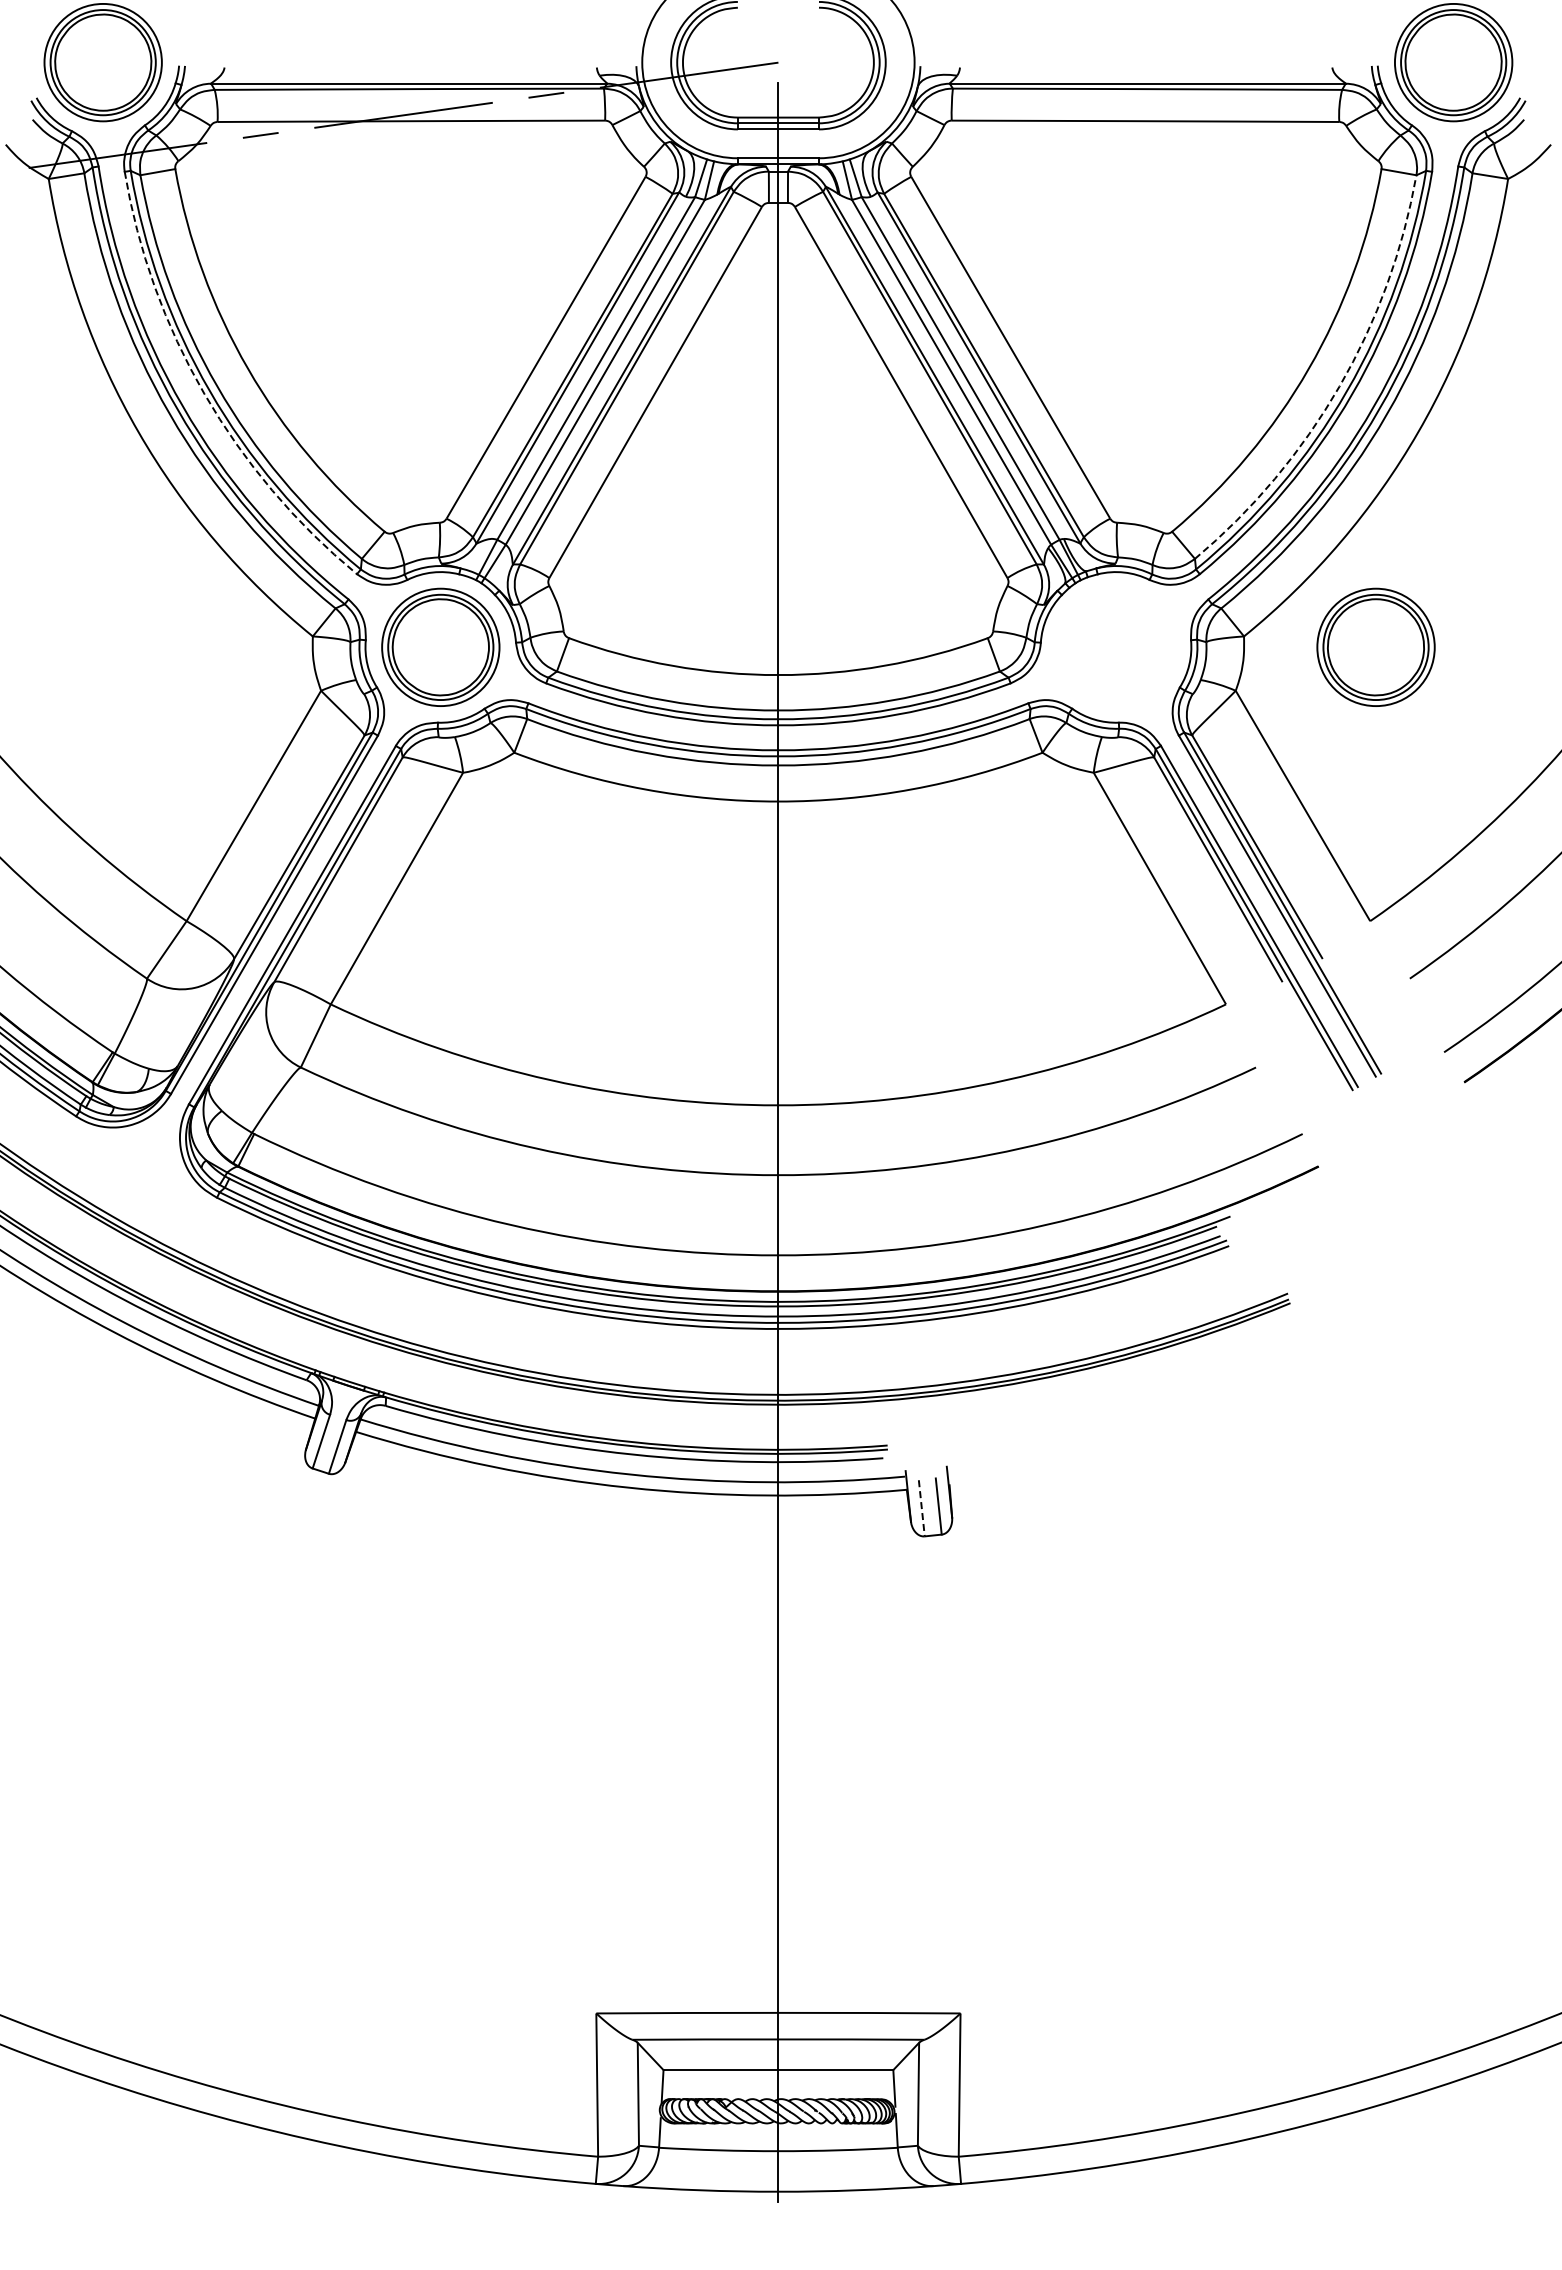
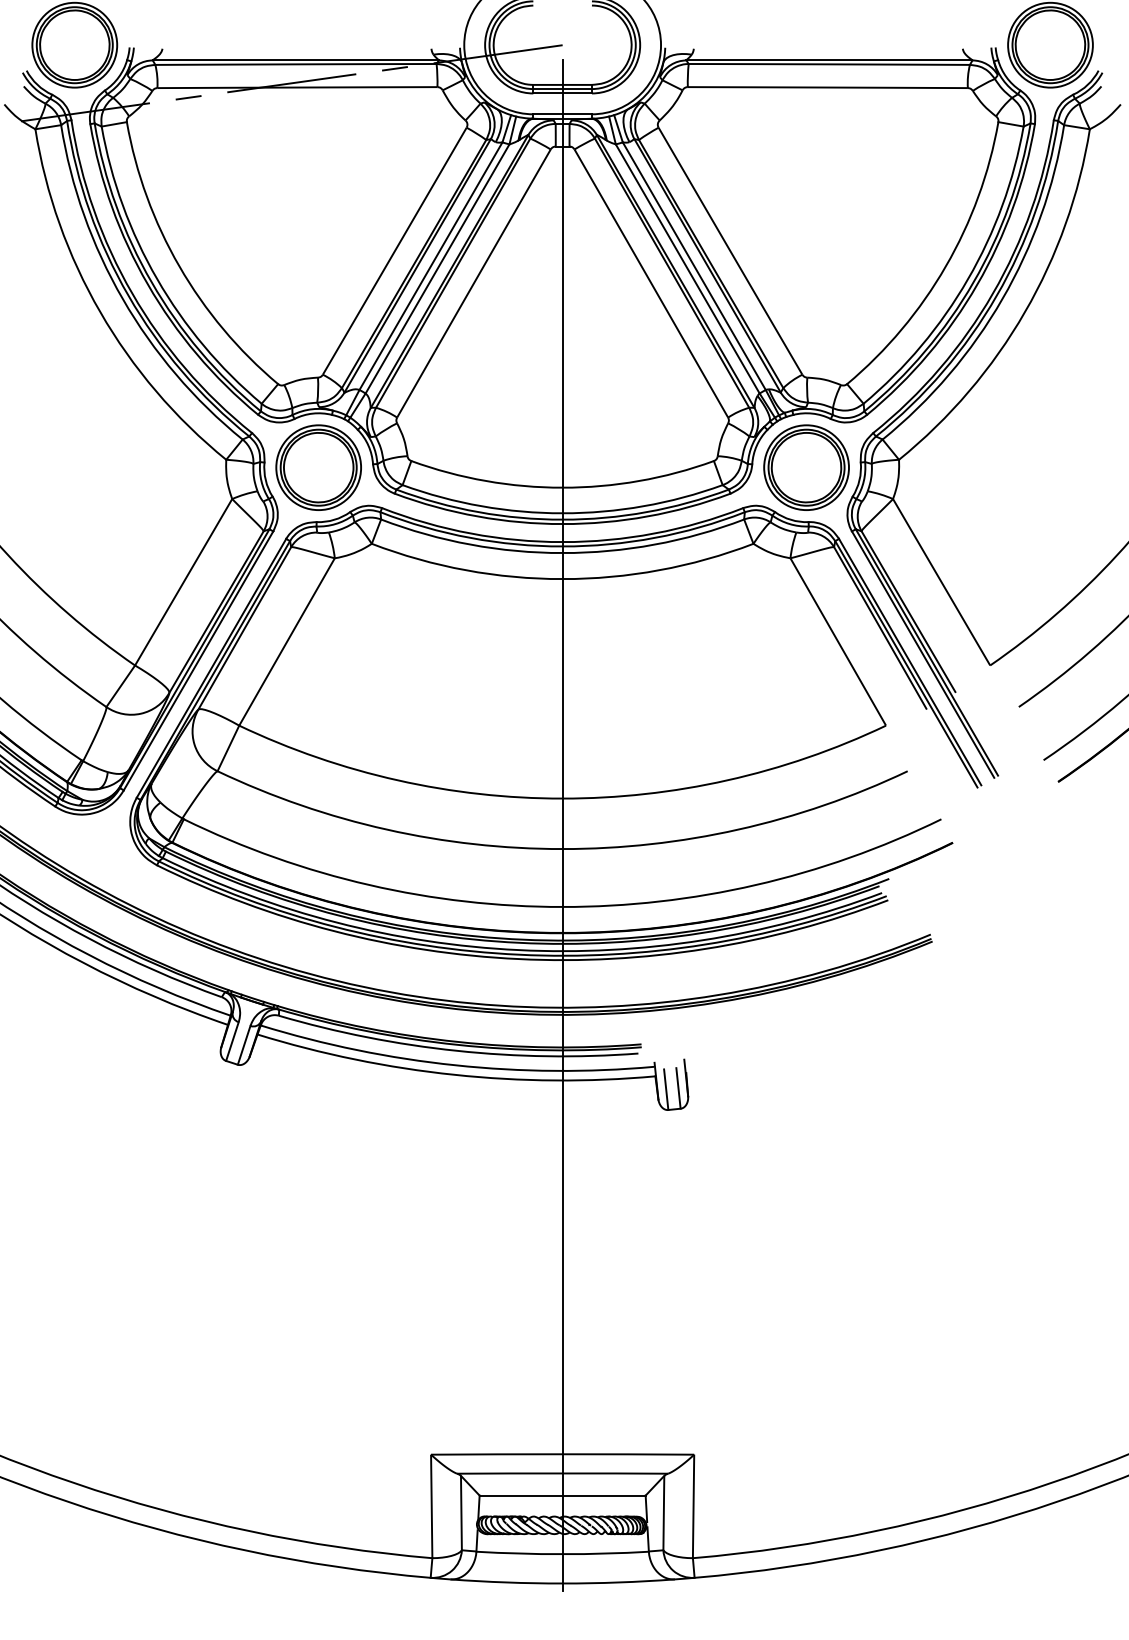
arc: (1339, 386) -> (968, 279), dashed -> solid
arc: (204, 394) -> (147, 284), dashed -> solid
part: (1375, 646) -> (806, 467), moved
line: (921, 1508) -> (666, 1089), dashed -> solid

